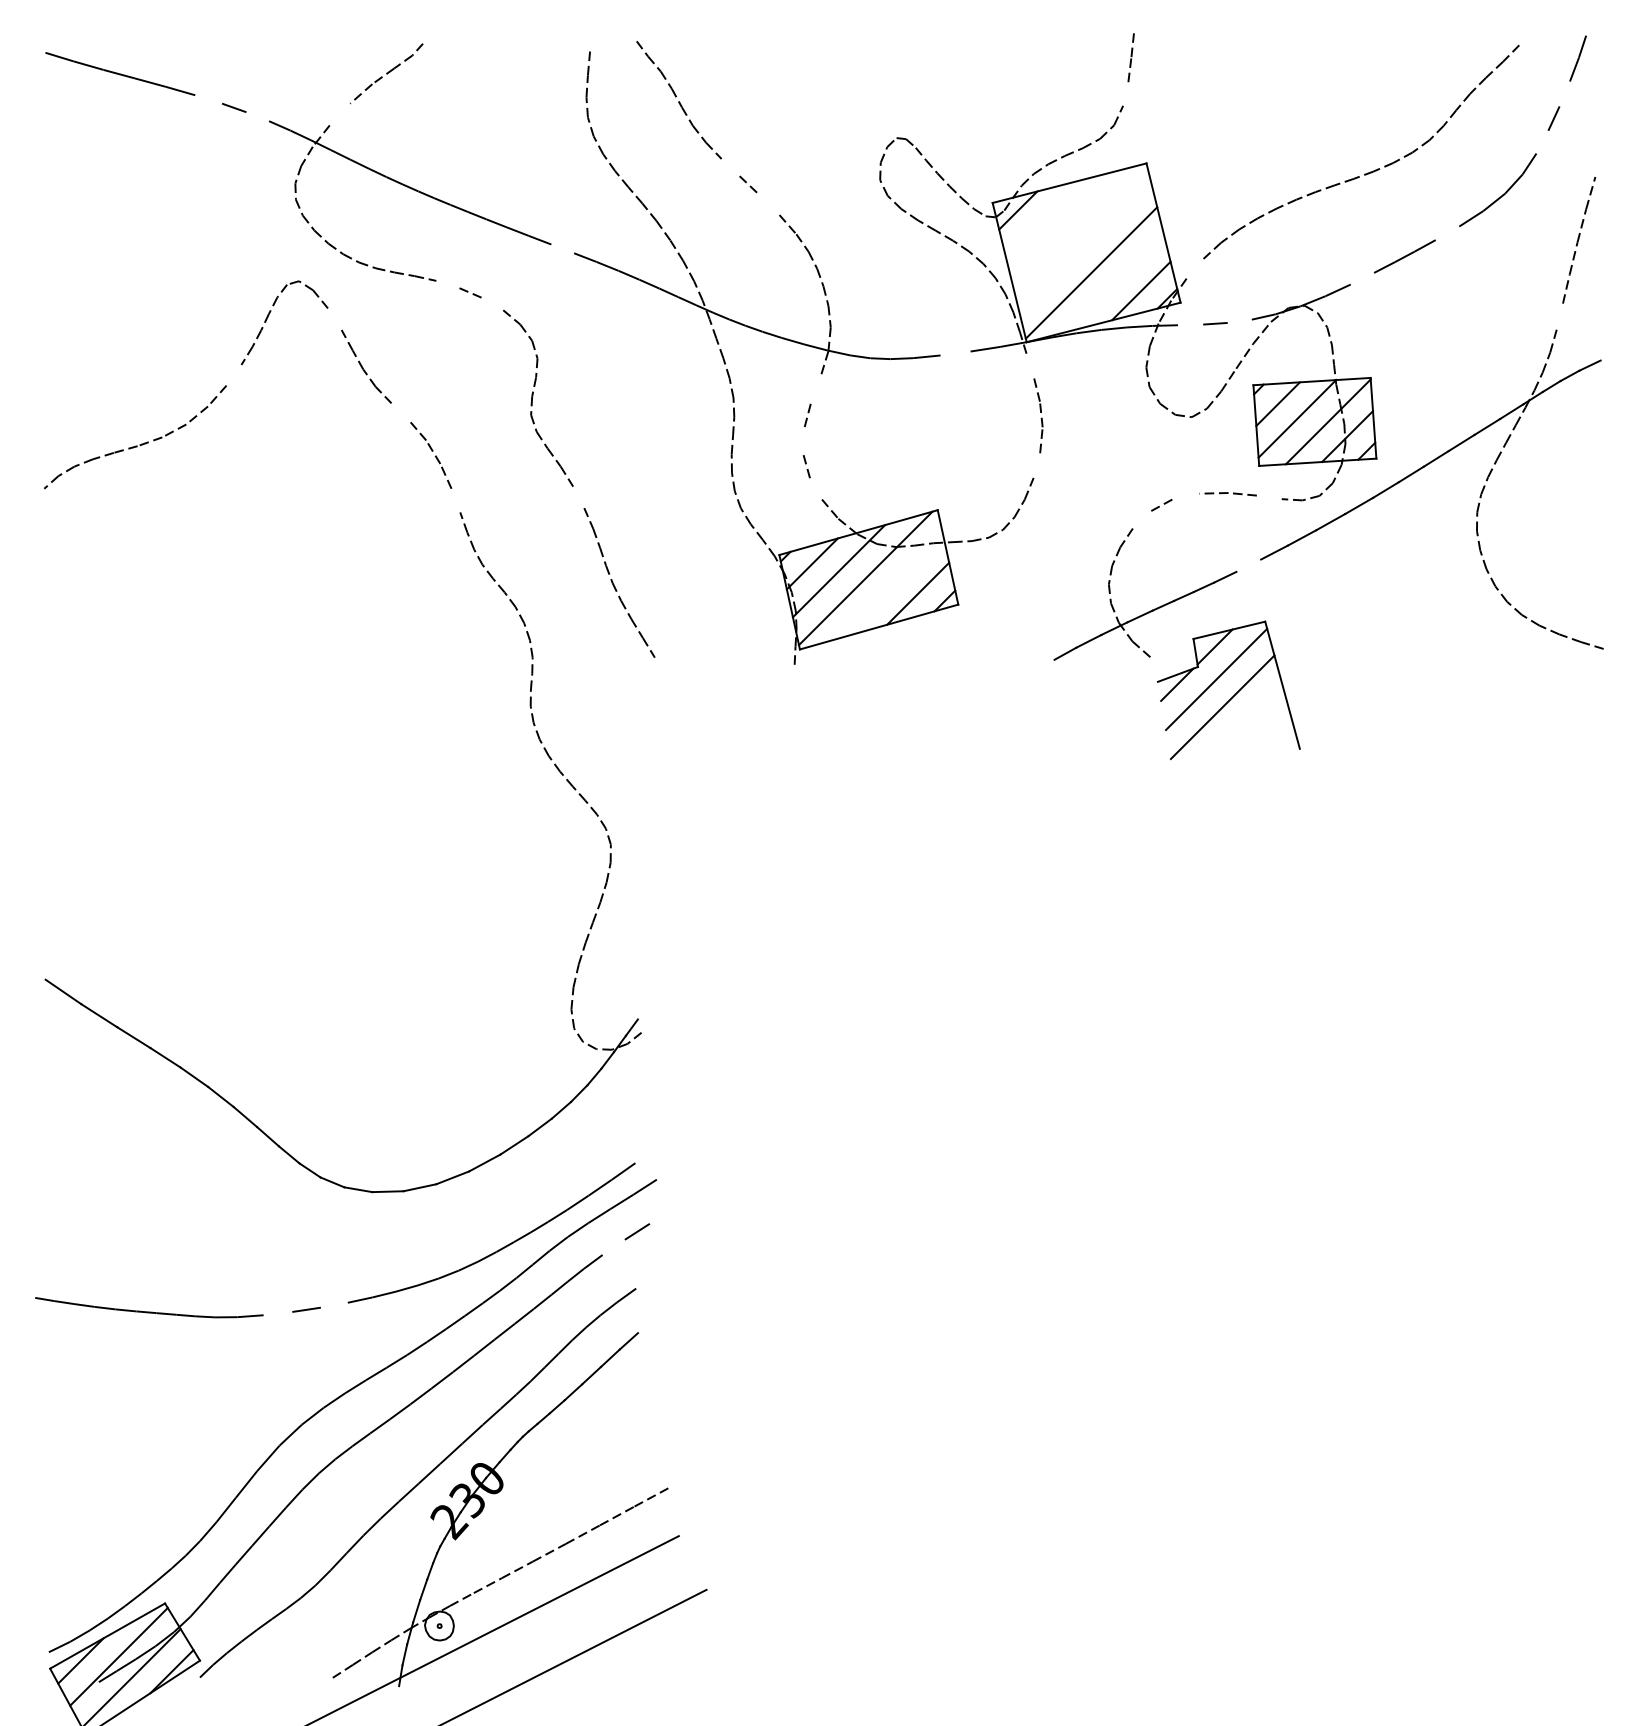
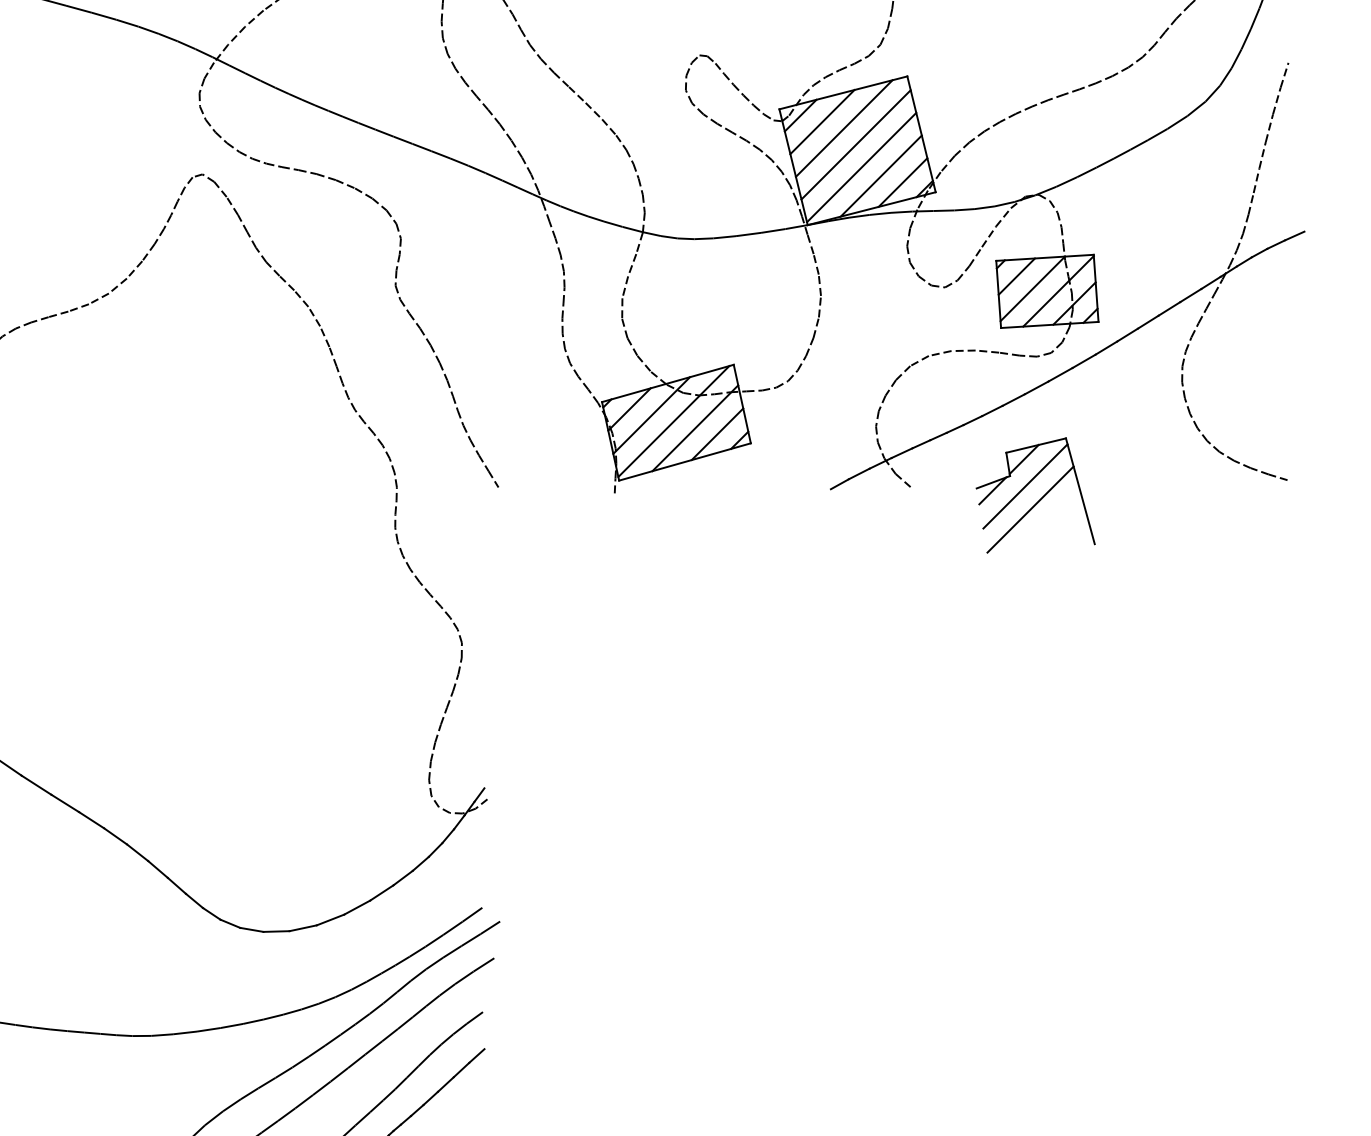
line: (1125, 93) -> (889, 18), added
line: (1564, 93) -> (1254, 18), added
line: (208, 99) -> (127, 23), added
line: (339, 114) -> (236, 35), added
line: (257, 116) -> (168, 37), added
line: (1542, 141) -> (1236, 58), added
line: (1599, 161) -> (1284, 74), added
line: (730, 167) -> (561, 79), added
line: (769, 205) -> (593, 111), added
line: (1043, 217) -> (821, 121), added
line: (1070, 226) -> (844, 128), added
line: (1447, 233) -> (1157, 134), added
line: (1084, 245) -> (855, 144), added
line: (562, 248) -> (421, 147), added
line: (1194, 268) -> (947, 163), added
line: (1362, 278) -> (1086, 172), added
line: (1114, 283) -> (880, 176), added
line: (447, 284) -> (326, 177), added
line: (492, 304) -> (363, 193), added
line: (1559, 316) -> (1250, 203), added
line: (334, 319) -> (232, 206), added
line: (1239, 320) -> (984, 207), added
line: (1190, 324) -> (943, 210), added
line: (955, 353) -> (748, 234), added
line: (1612, 355) -> (1294, 236), added
line: (1029, 365) -> (810, 244), added
line: (233, 374) -> (148, 251), added
line: (815, 390) -> (632, 265), added
line: (400, 411) -> (286, 282), added
line: (803, 442) -> (622, 308), added
line: (1036, 465) -> (815, 327), added
line: (816, 488) -> (632, 346), added
line: (1185, 496) -> (939, 353), added
line: (578, 497) -> (435, 354), added
line: (1268, 497) -> (1008, 354), added
line: (455, 500) -> (332, 356), added
line: (1141, 519) -> (903, 372), added
line: (1248, 565) -> (992, 410), added
line: (891, 586) -> (695, 428), added
part: (1234, 694) -> (1040, 498), moved
line: (613, 1246) -> (464, 977), added
line: (333, 1304) -> (231, 1025), added
line: (277, 1313) -> (184, 1032), added

